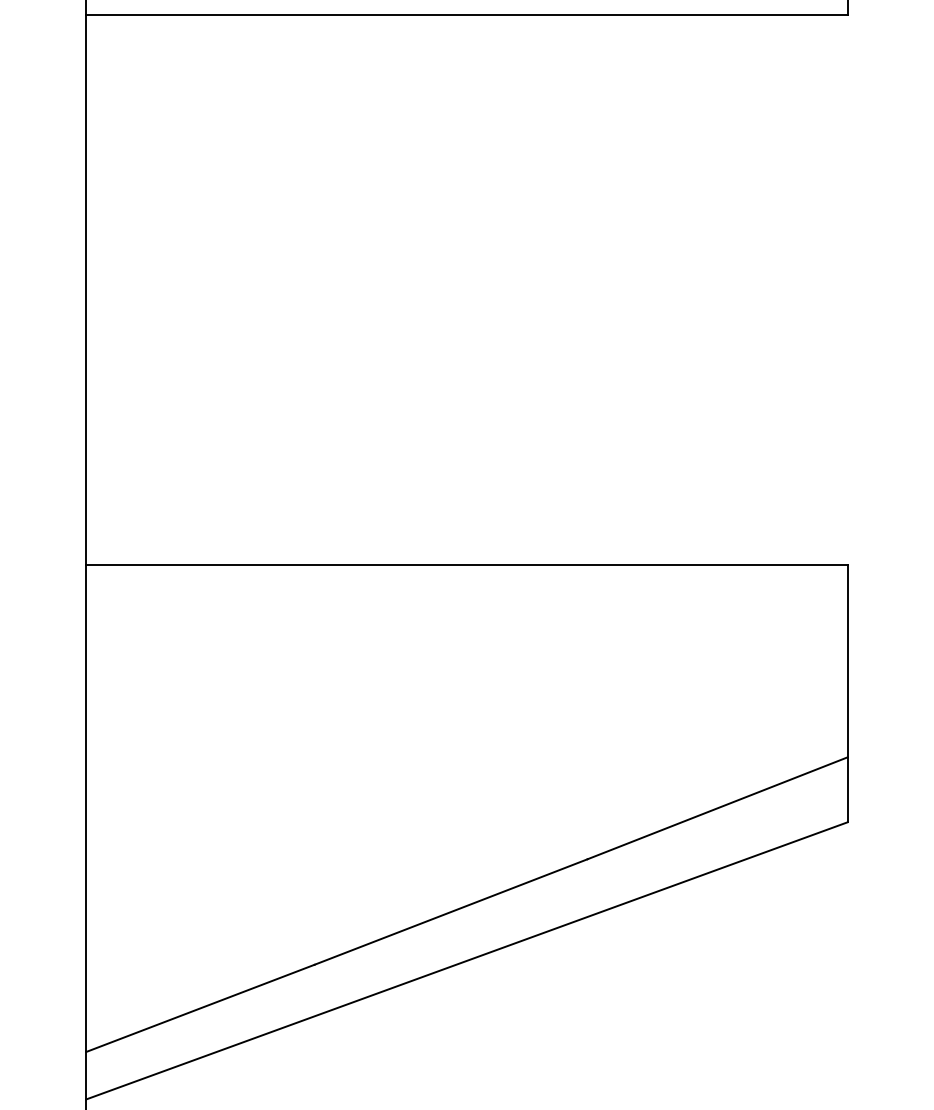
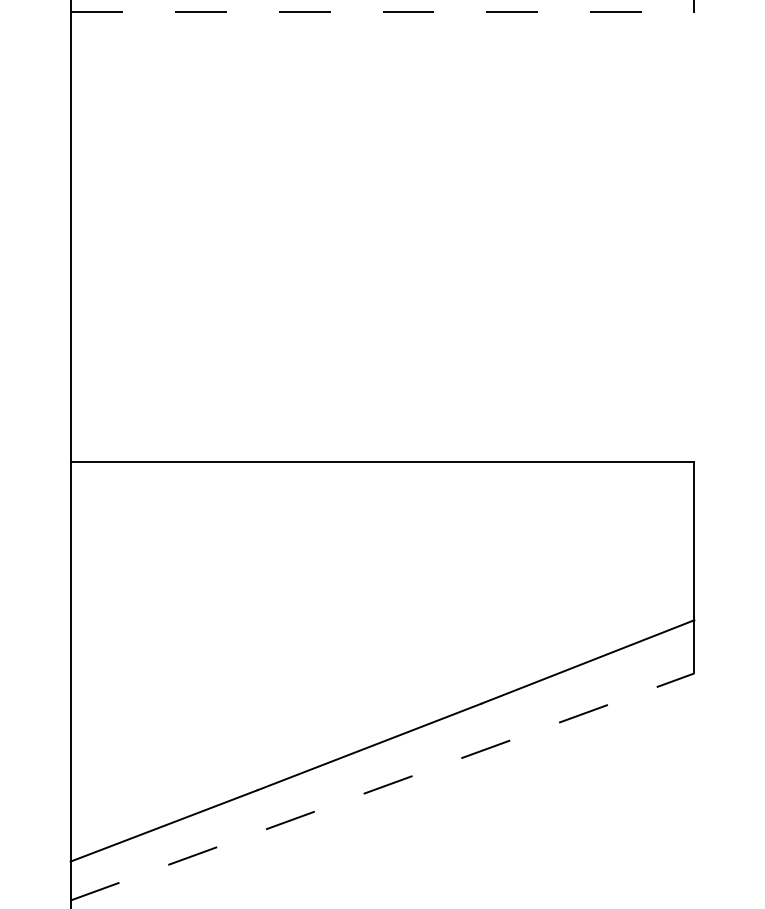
line: (467, 15) -> (382, 12), solid -> dashed
line: (467, 960) -> (382, 786), solid -> dashed

